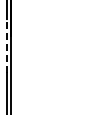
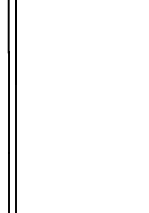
line: (6, 46) -> (7, 103), dashed -> solid

